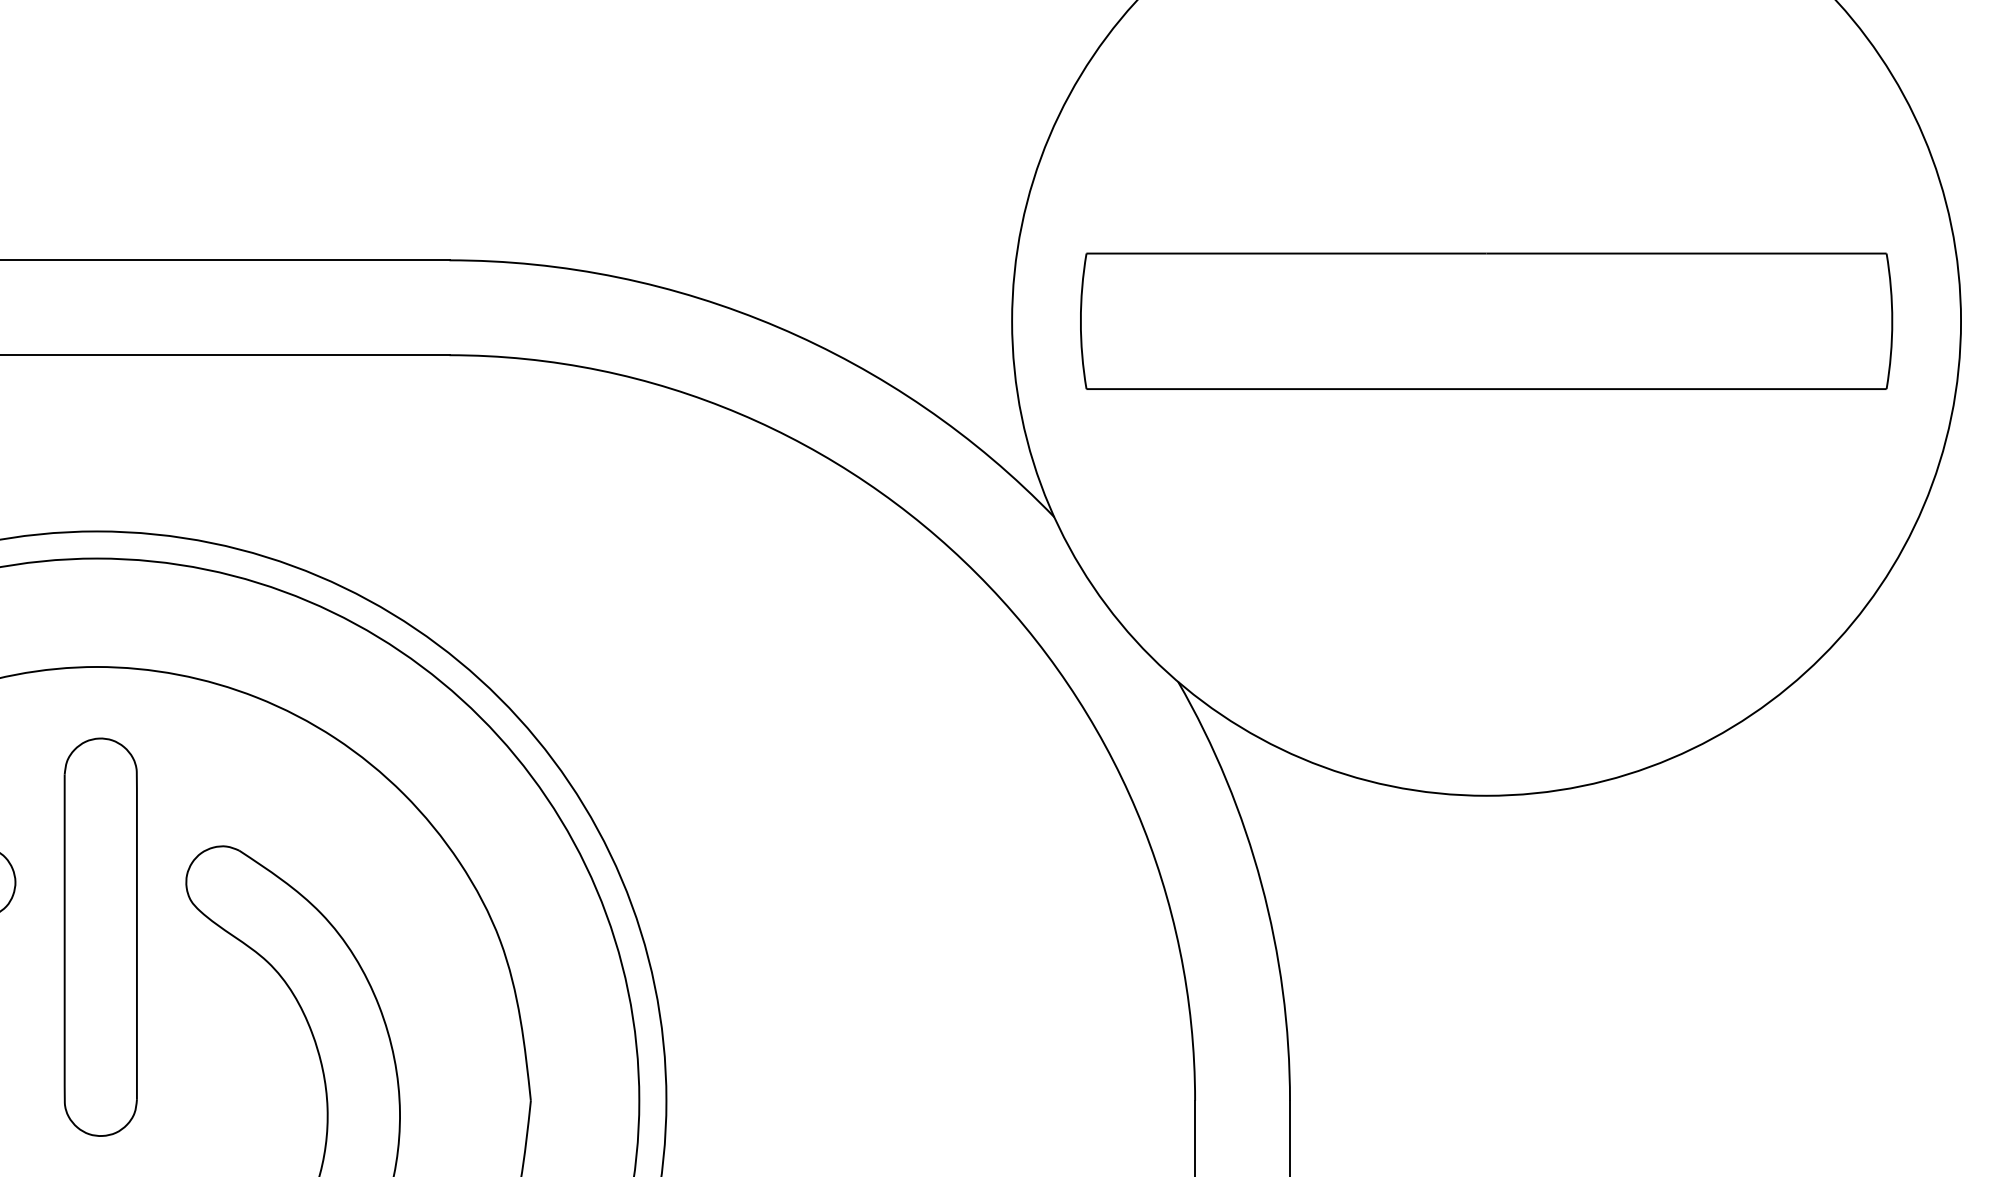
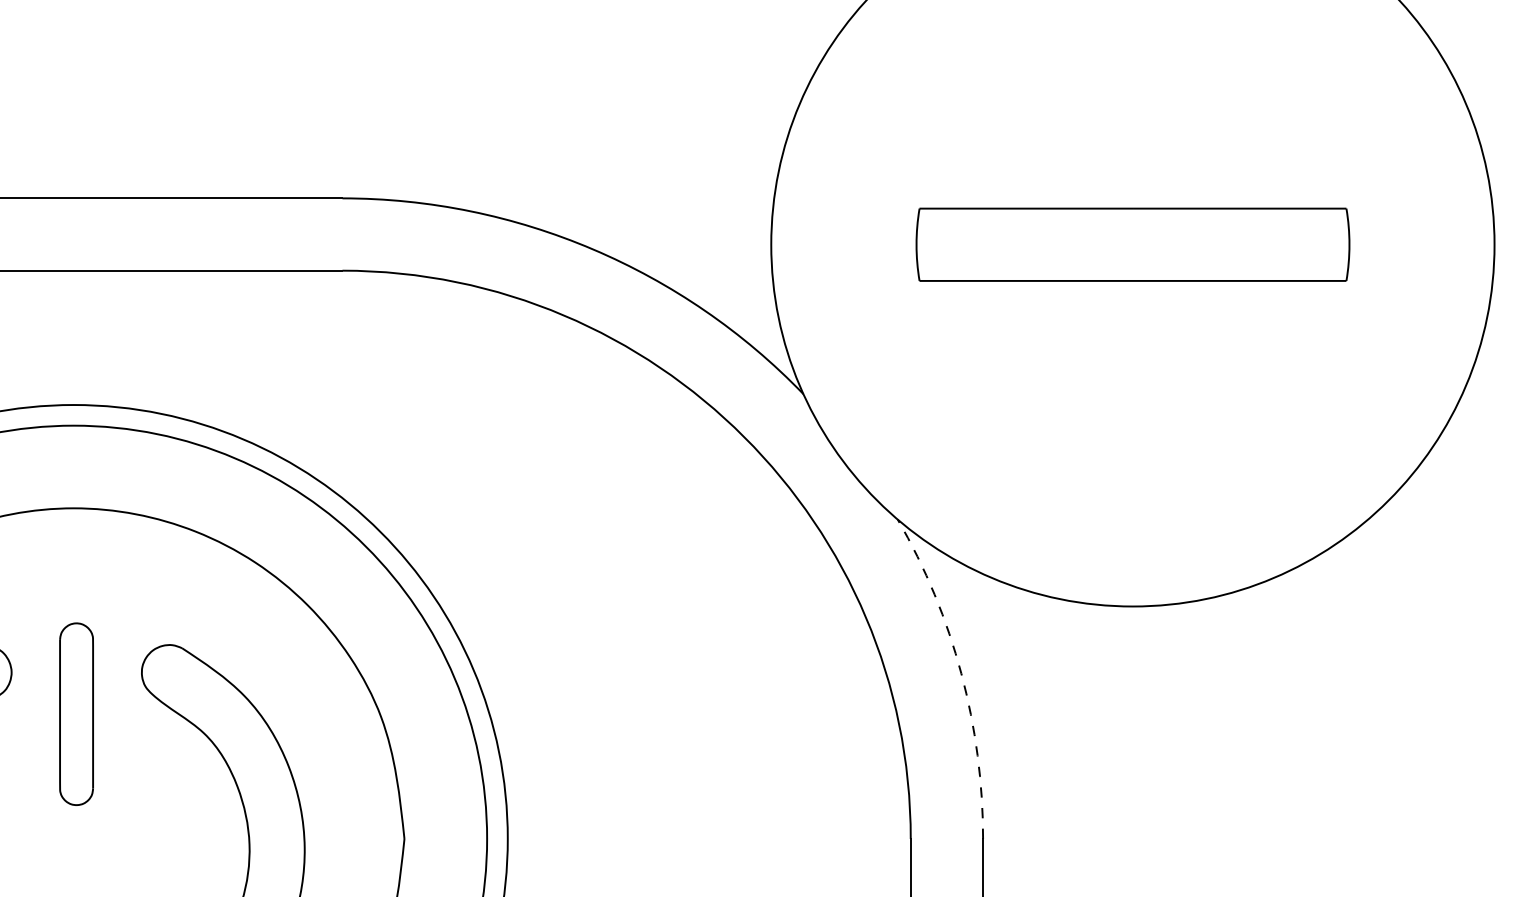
part: (1486, 320) -> (1132, 244), size x0.7
arc: (1261, 884) -> (961, 674), solid -> dashed
part: (100, 936) -> (76, 713), size x0.6

